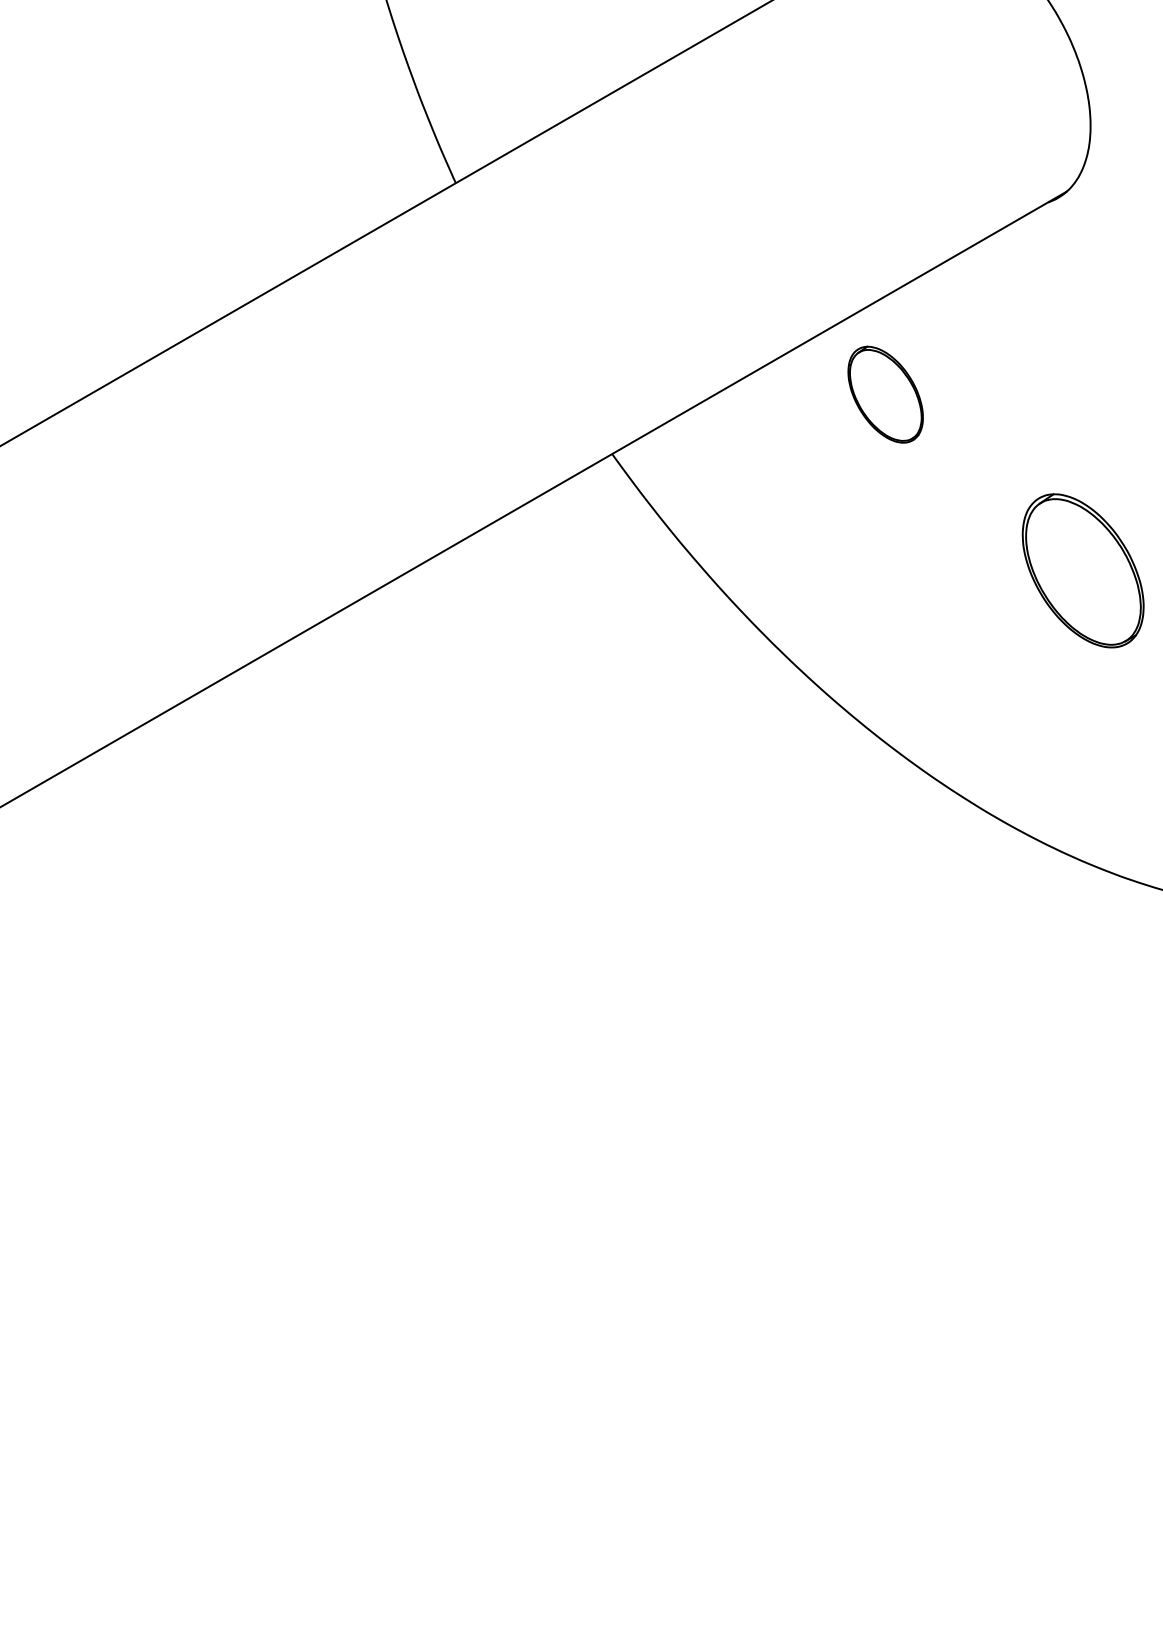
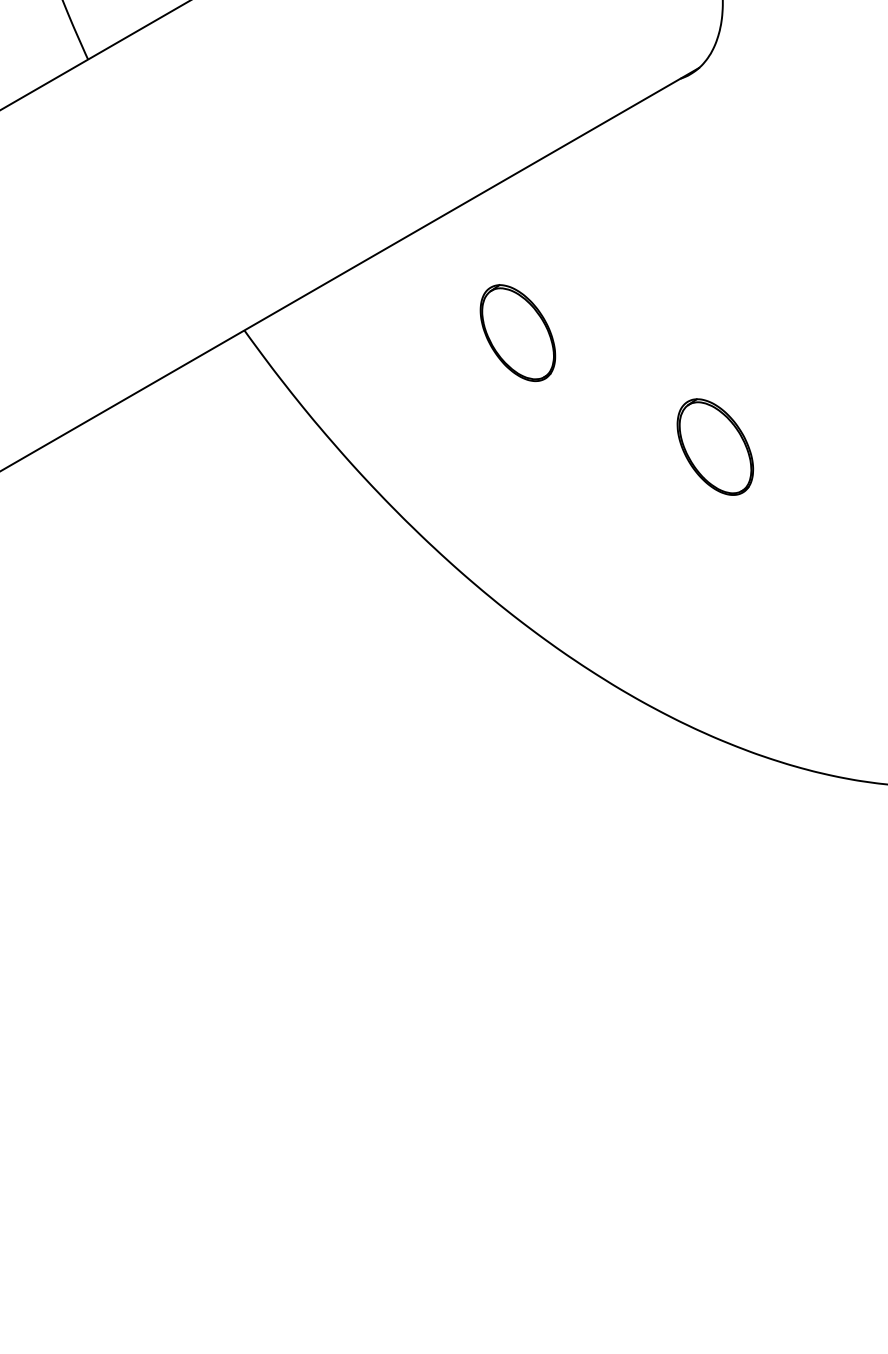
part: (885, 394) -> (517, 332), moved
part: (1082, 570) -> (714, 446), size x0.62

